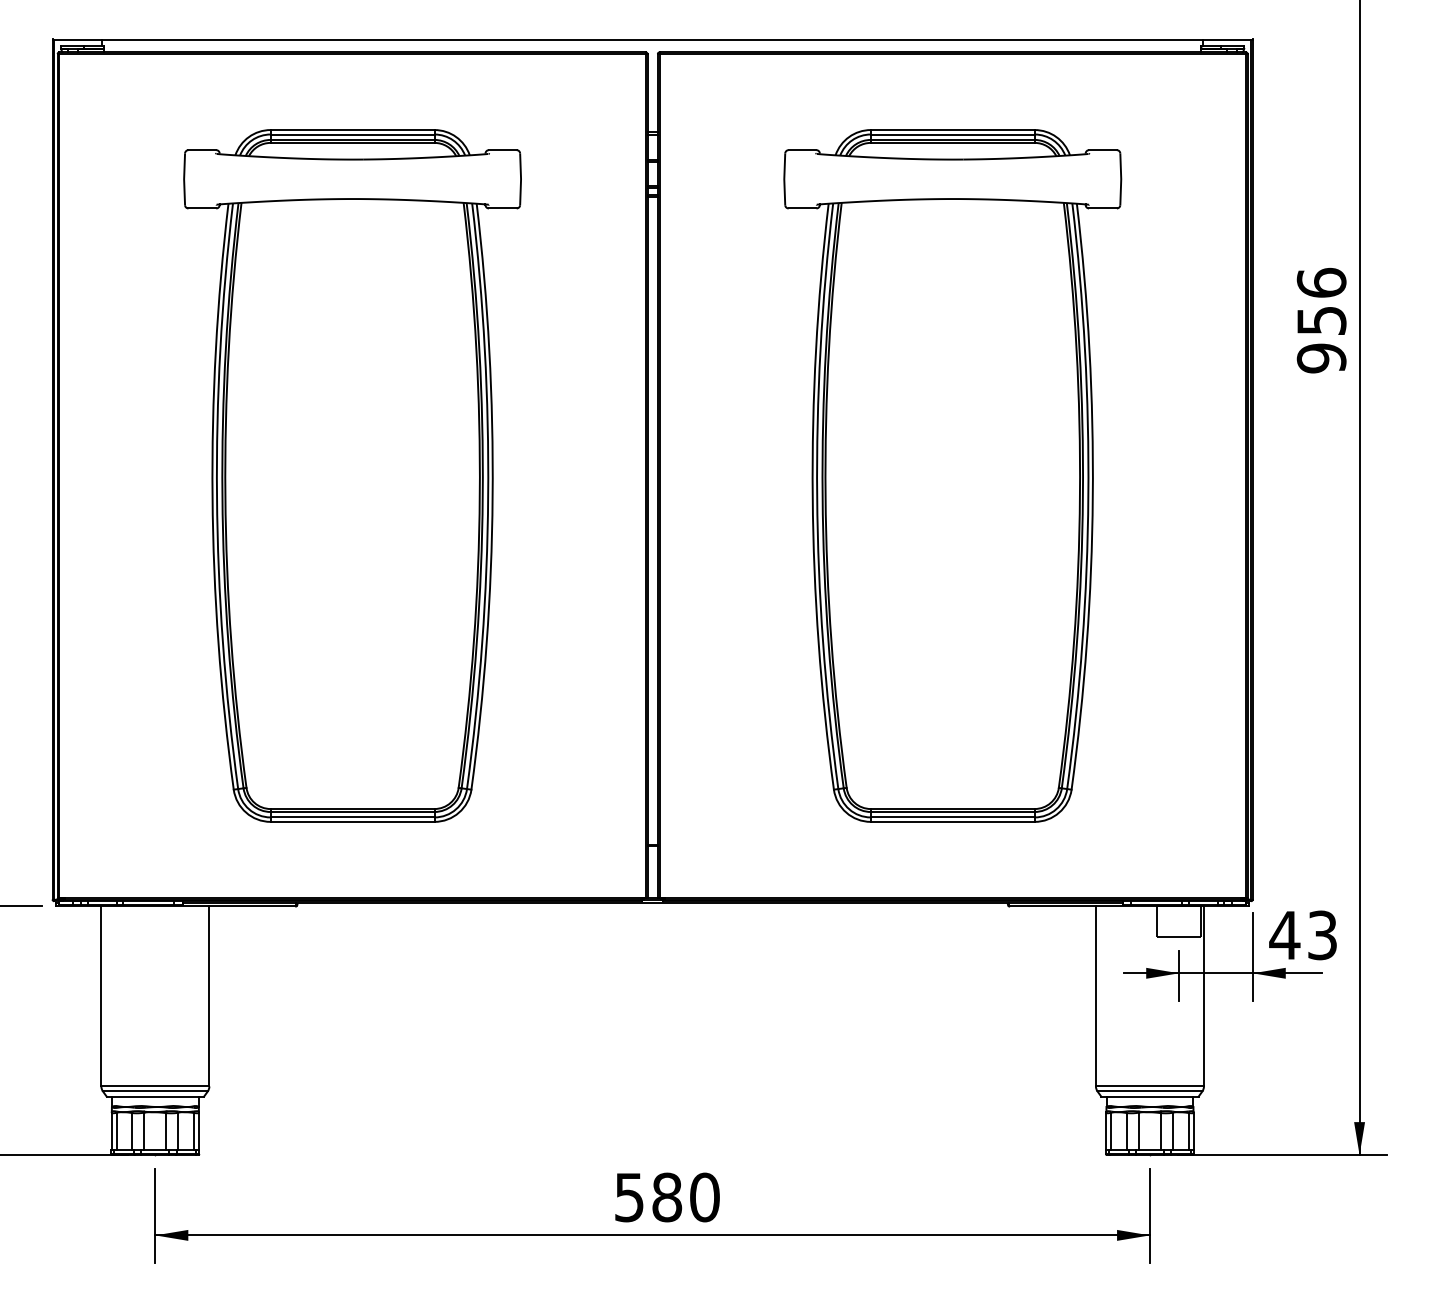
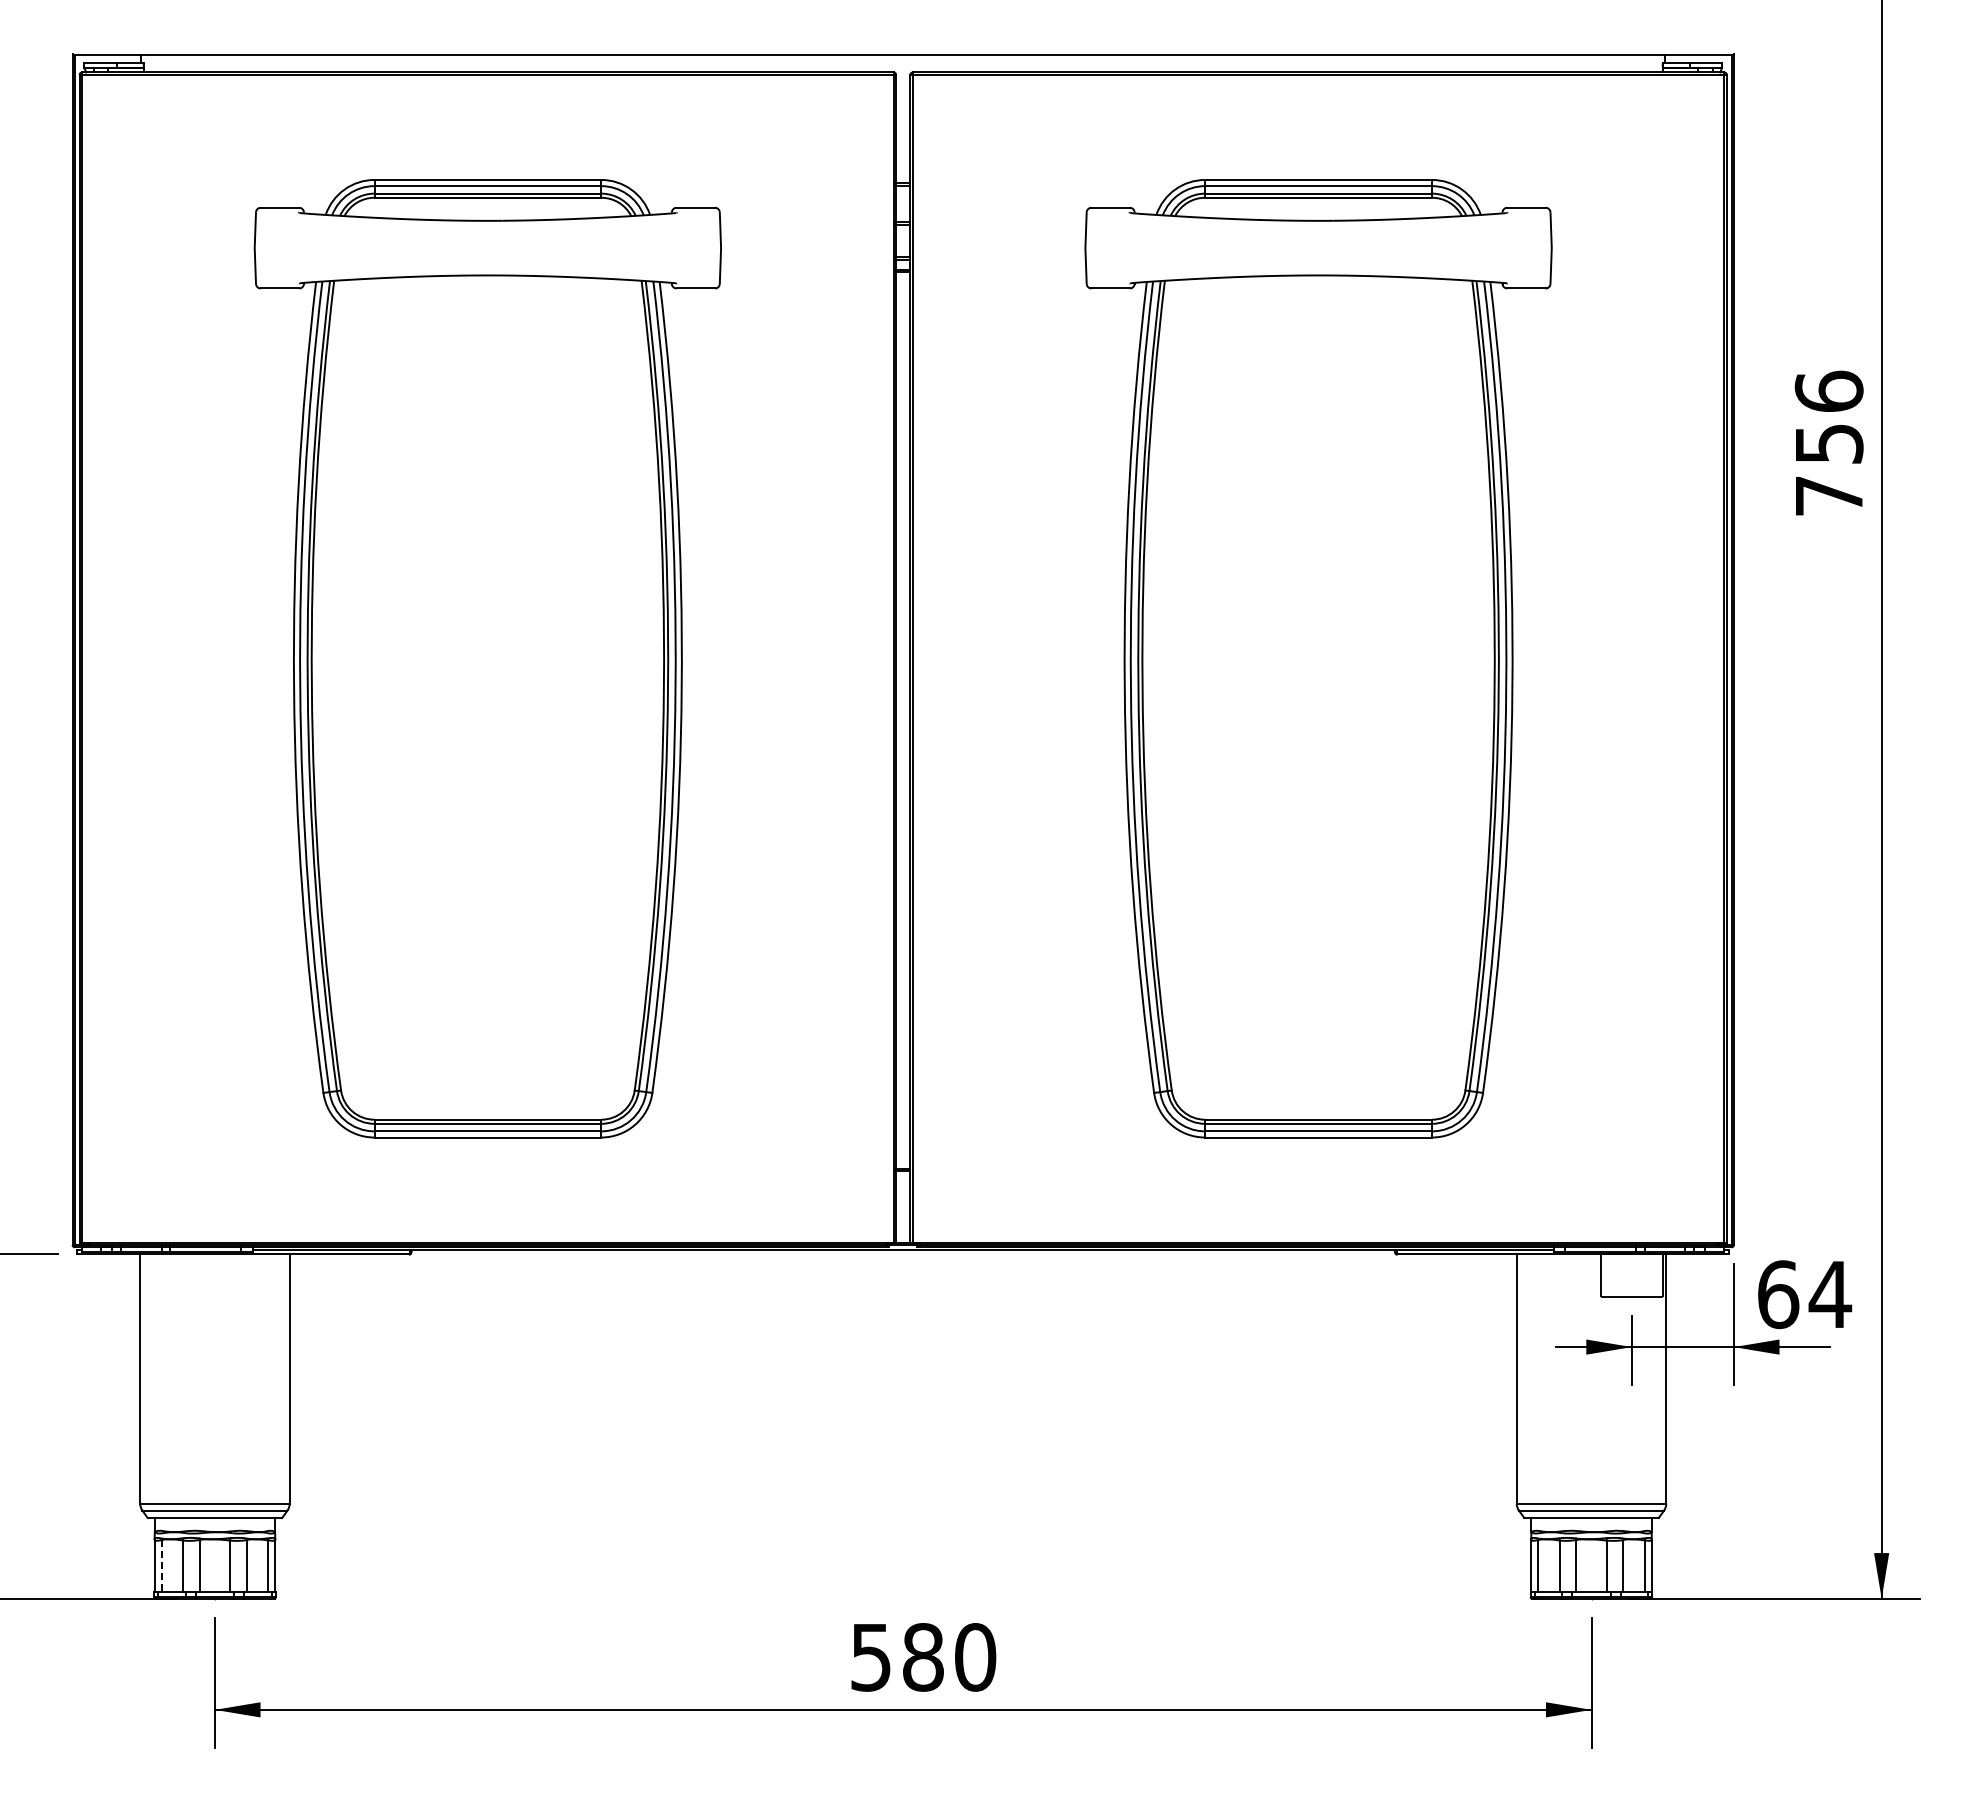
text: (1321, 358) -> (1828, 495), 956 -> 756
text: (1303, 935) -> (1804, 1294), 43 -> 64
line: (116, 1131) -> (161, 1565), solid -> dashed

